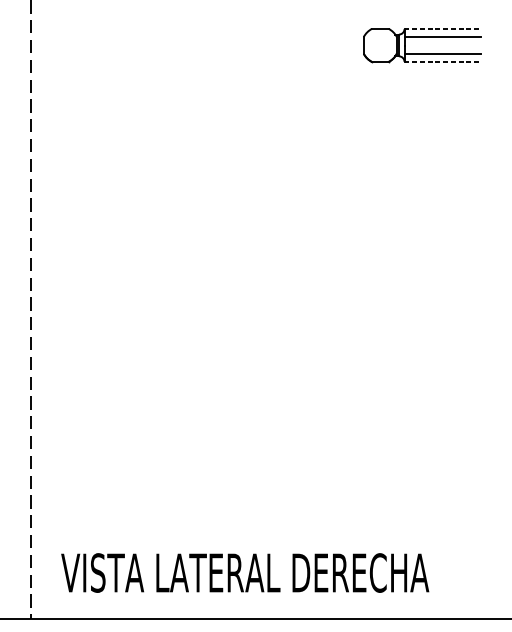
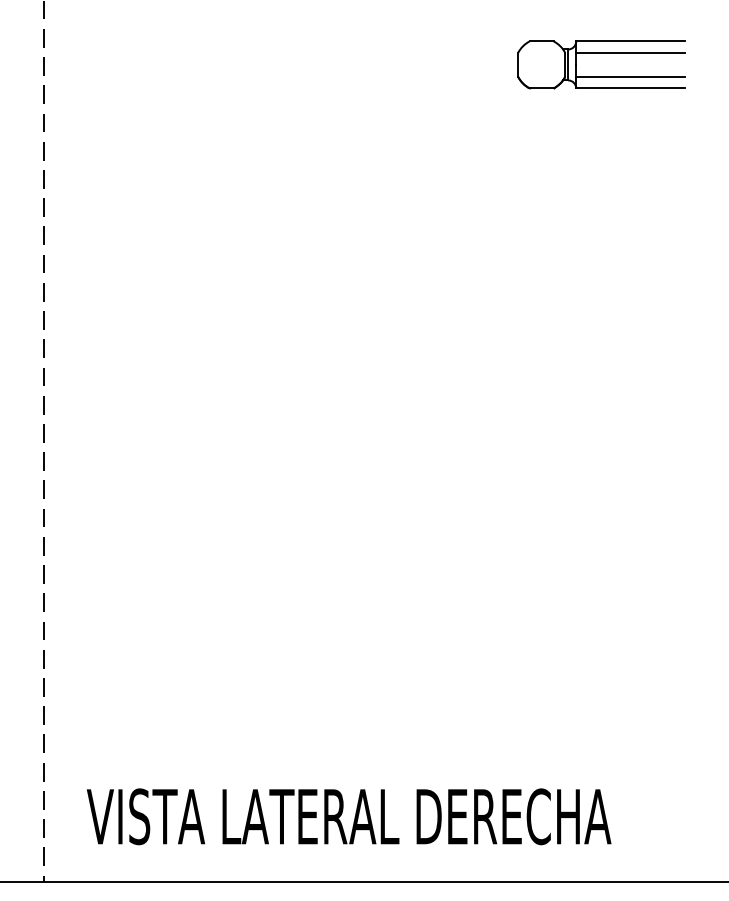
line: (442, 29) -> (630, 41), dashed -> solid
line: (442, 61) -> (630, 88), dashed -> solid

